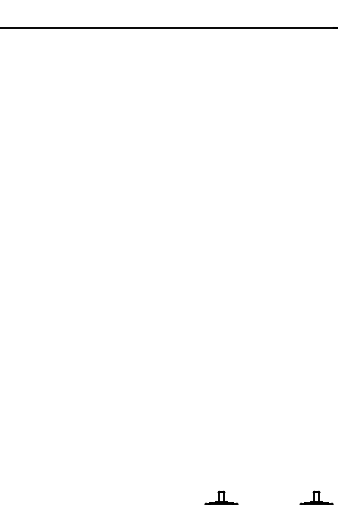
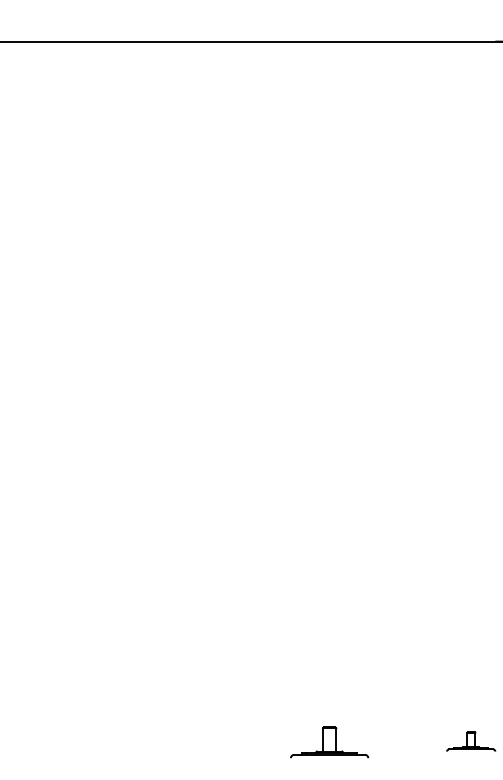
part: (221, 497) -> (329, 740), size x1.6

